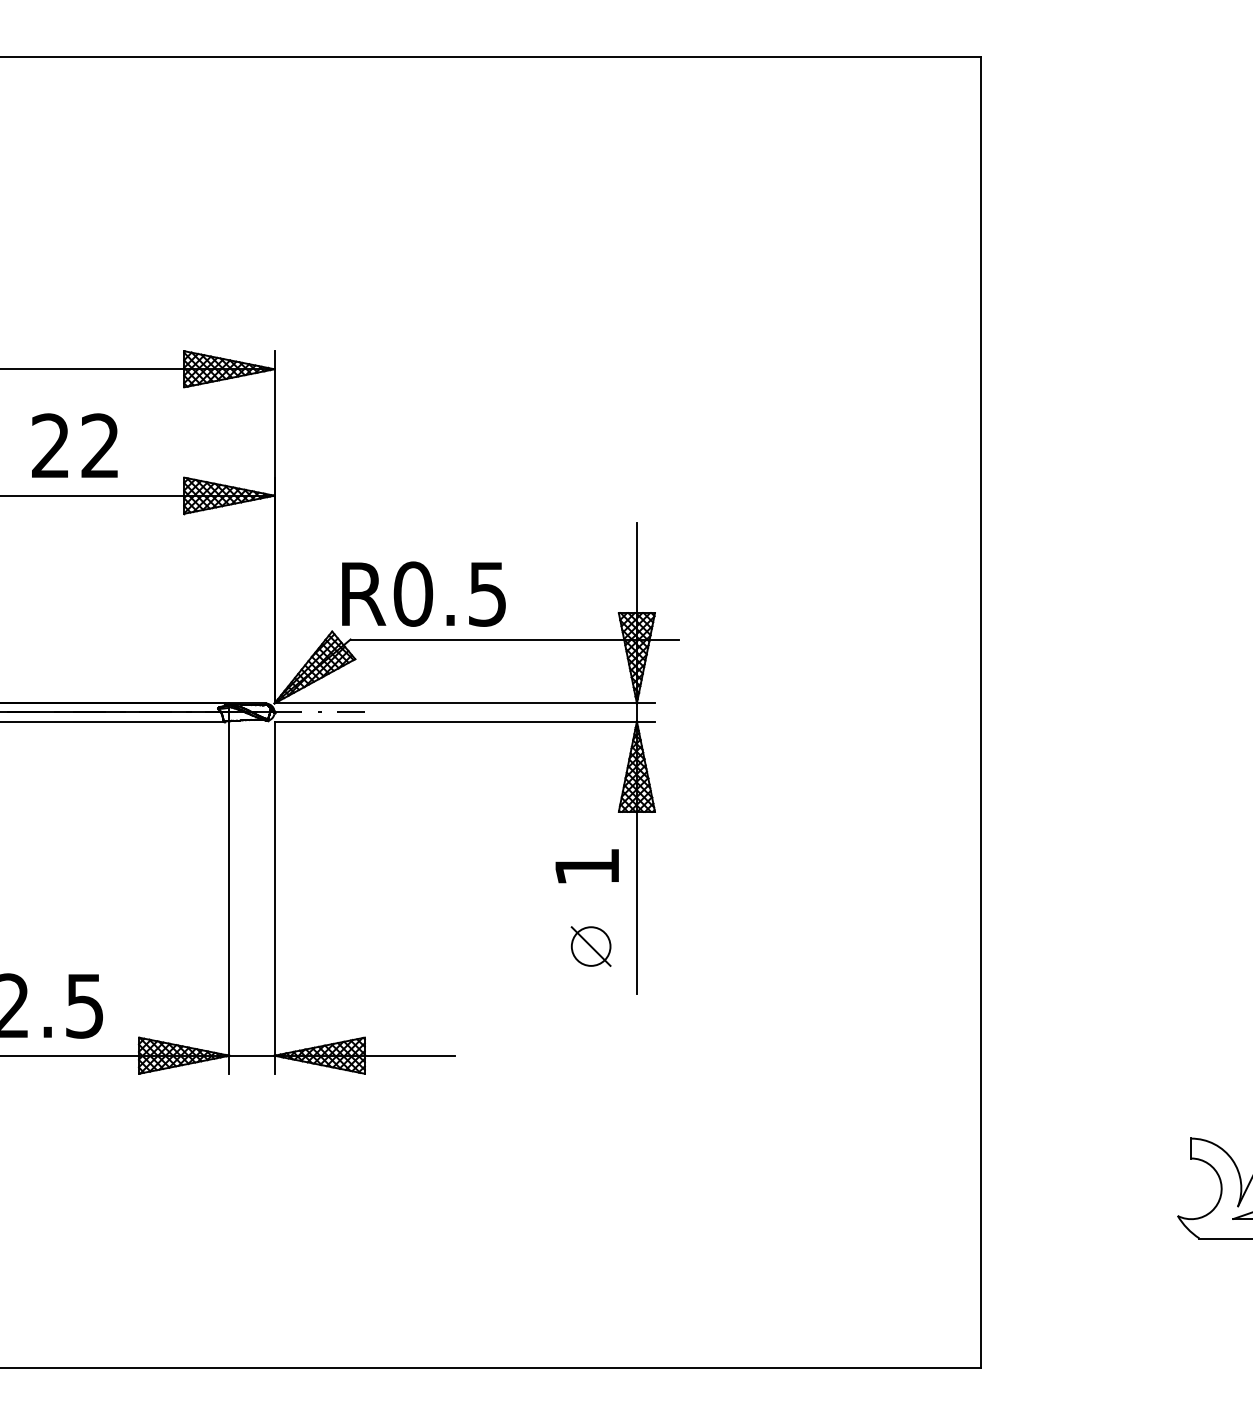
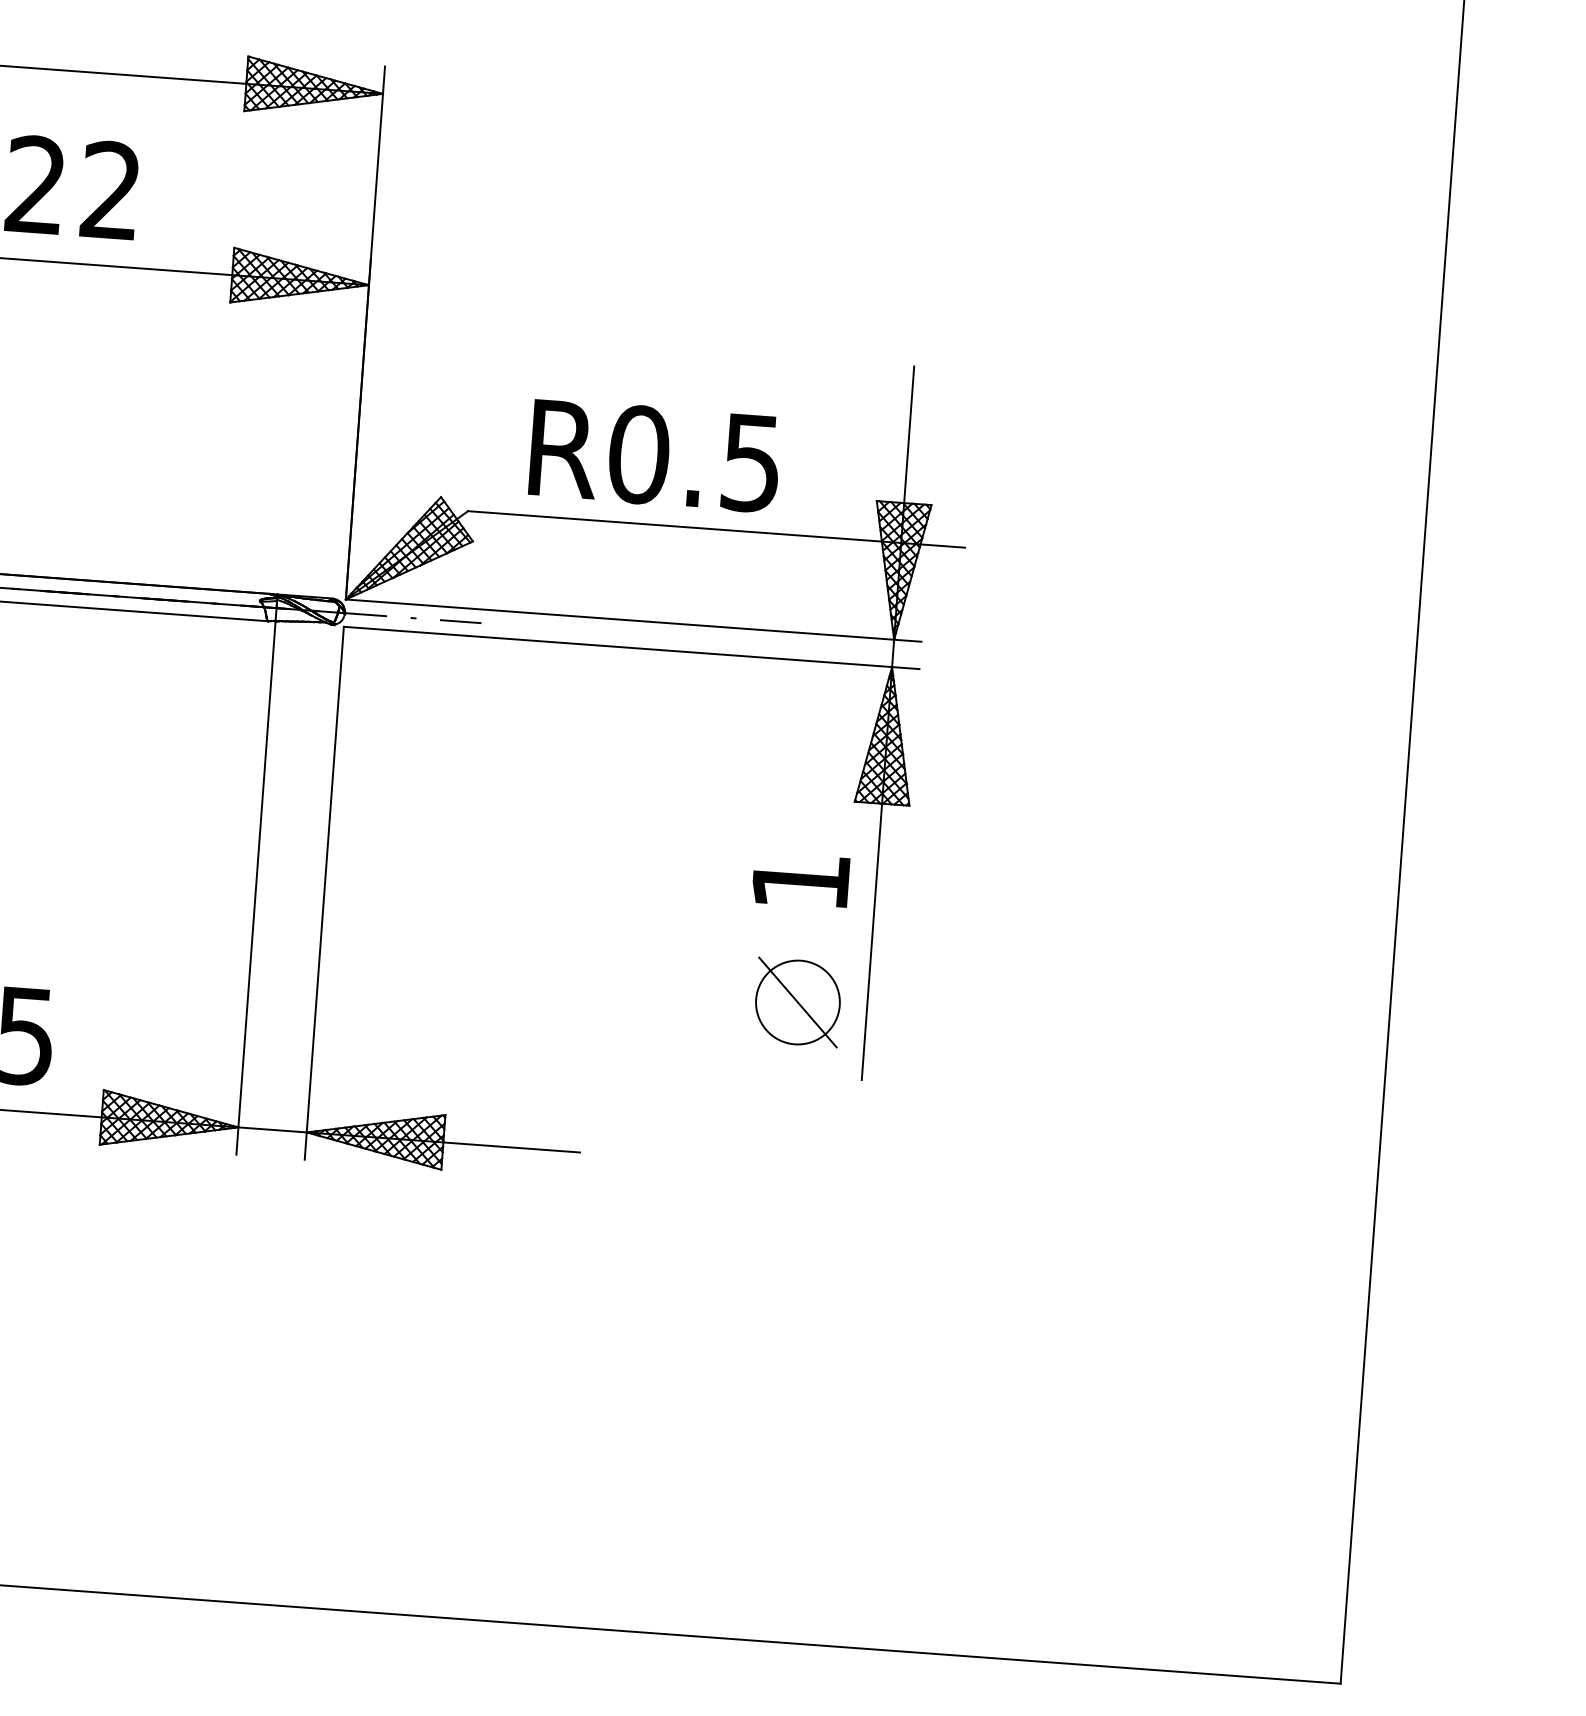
text: (423, 593) -> (654, 454), moved
part: (590, 946) -> (796, 1002), size x1.43

